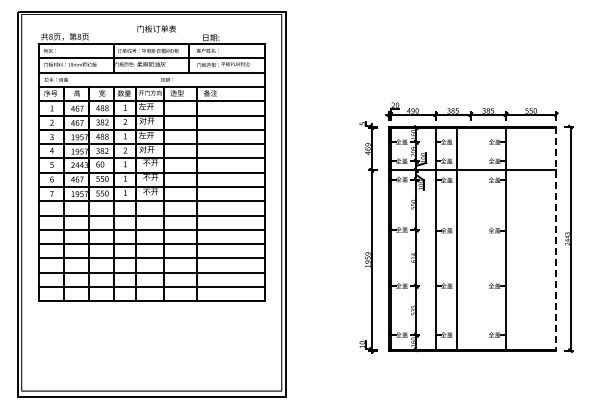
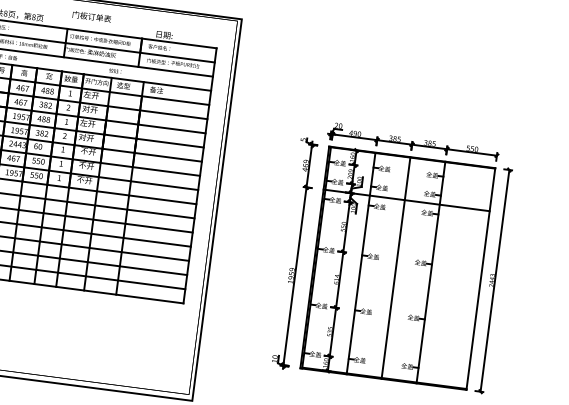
text: (156, 28) -> (91, 16), moved
line: (456, 238) -> (395, 267), moved
line: (556, 238) -> (481, 278), dashed -> solid

